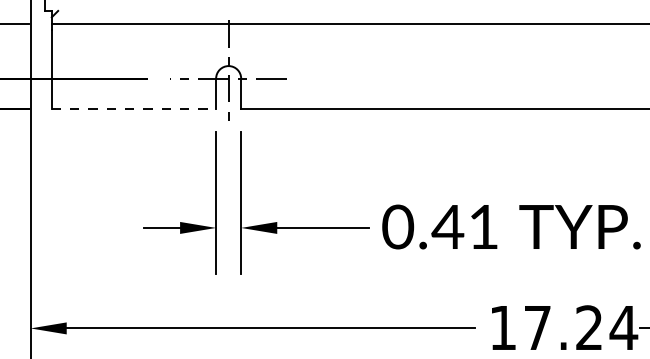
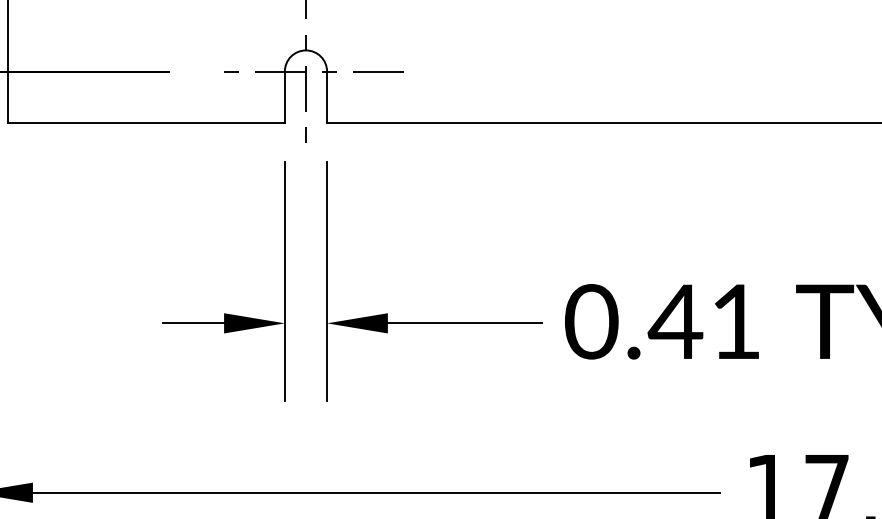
line: (134, 109) -> (147, 123), dashed -> solid

